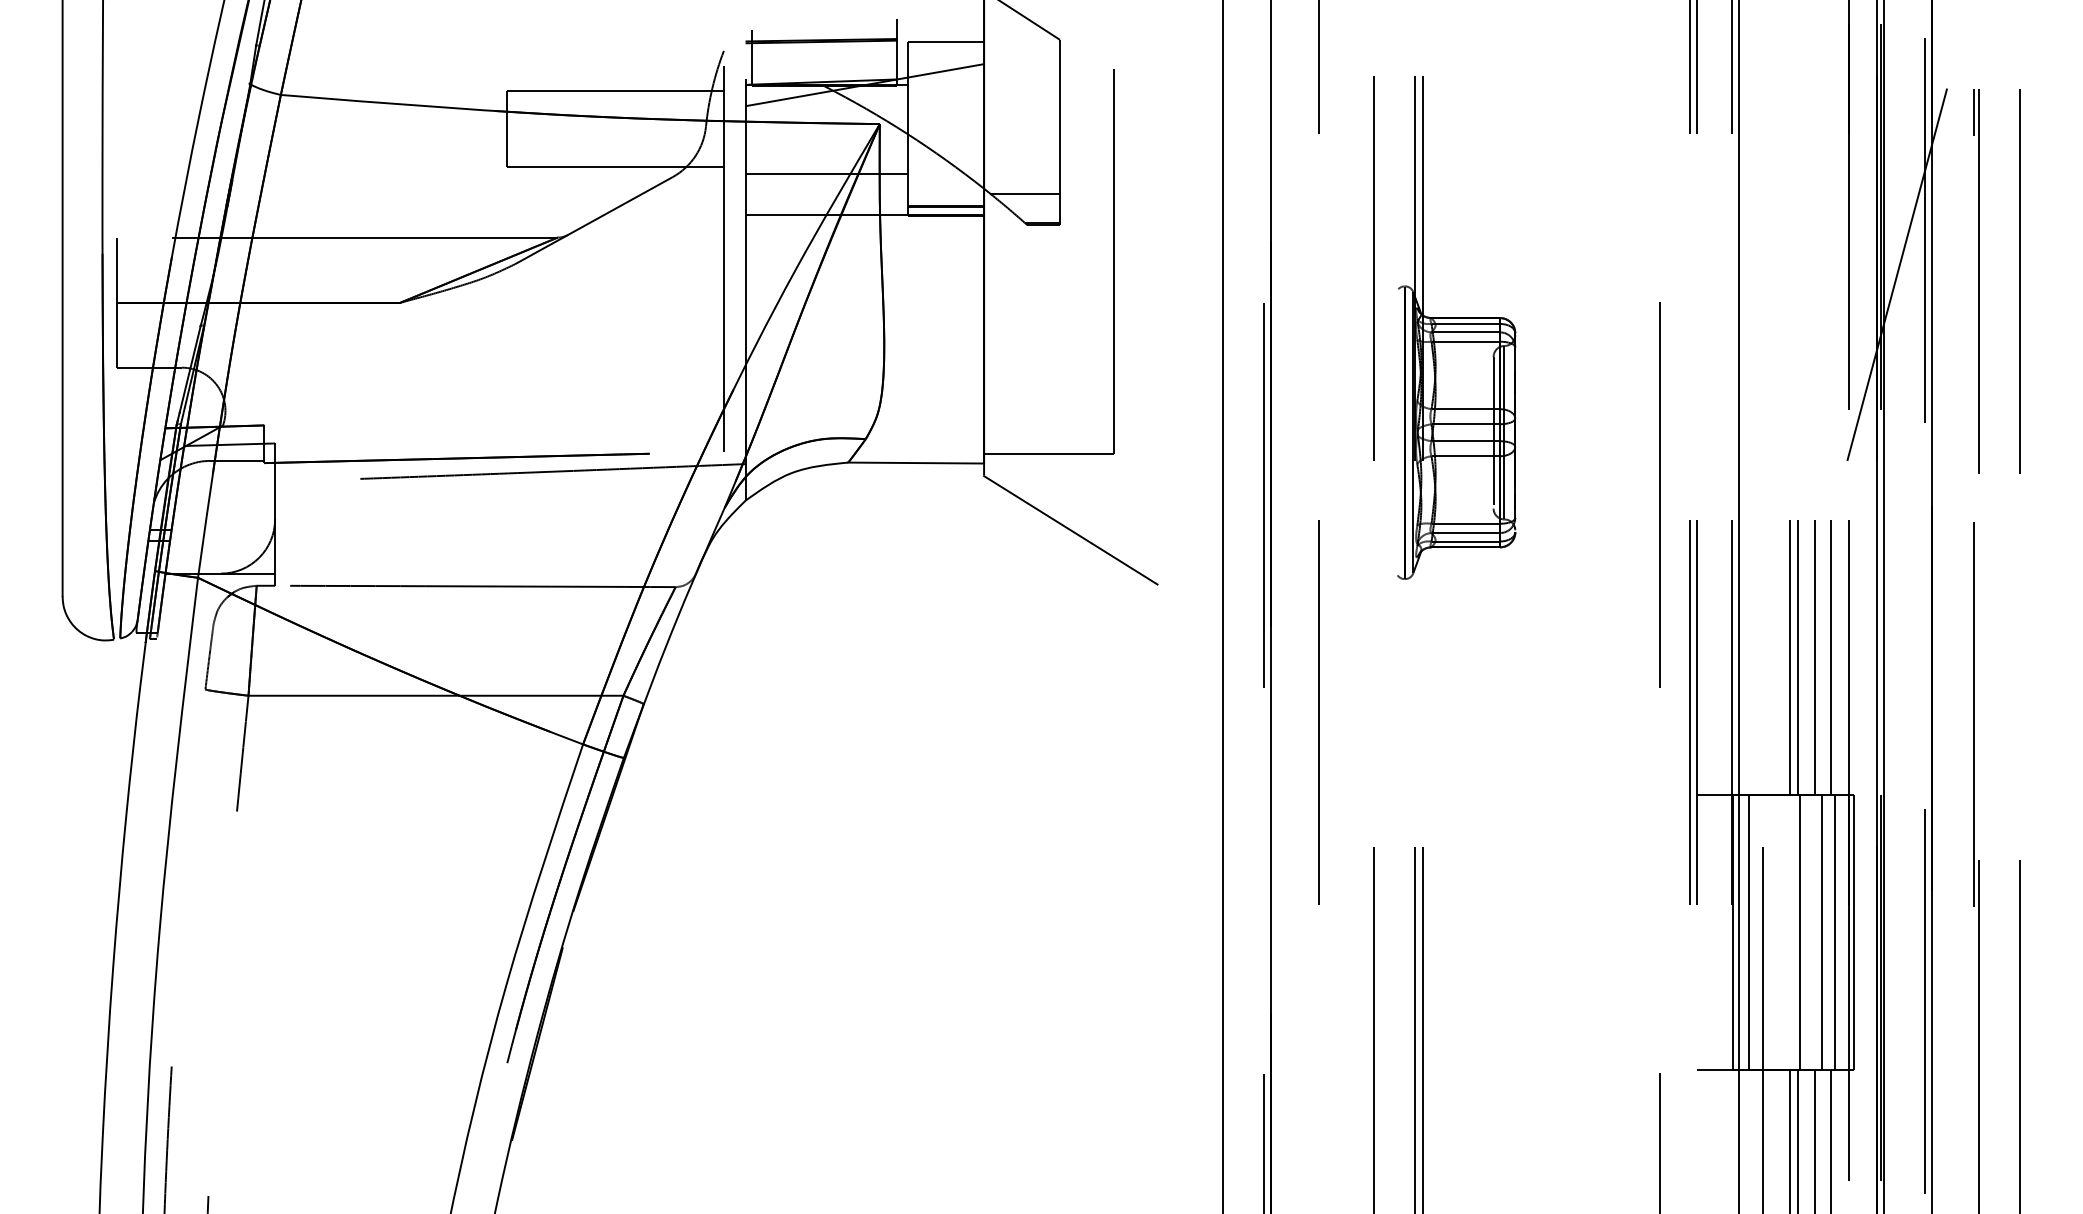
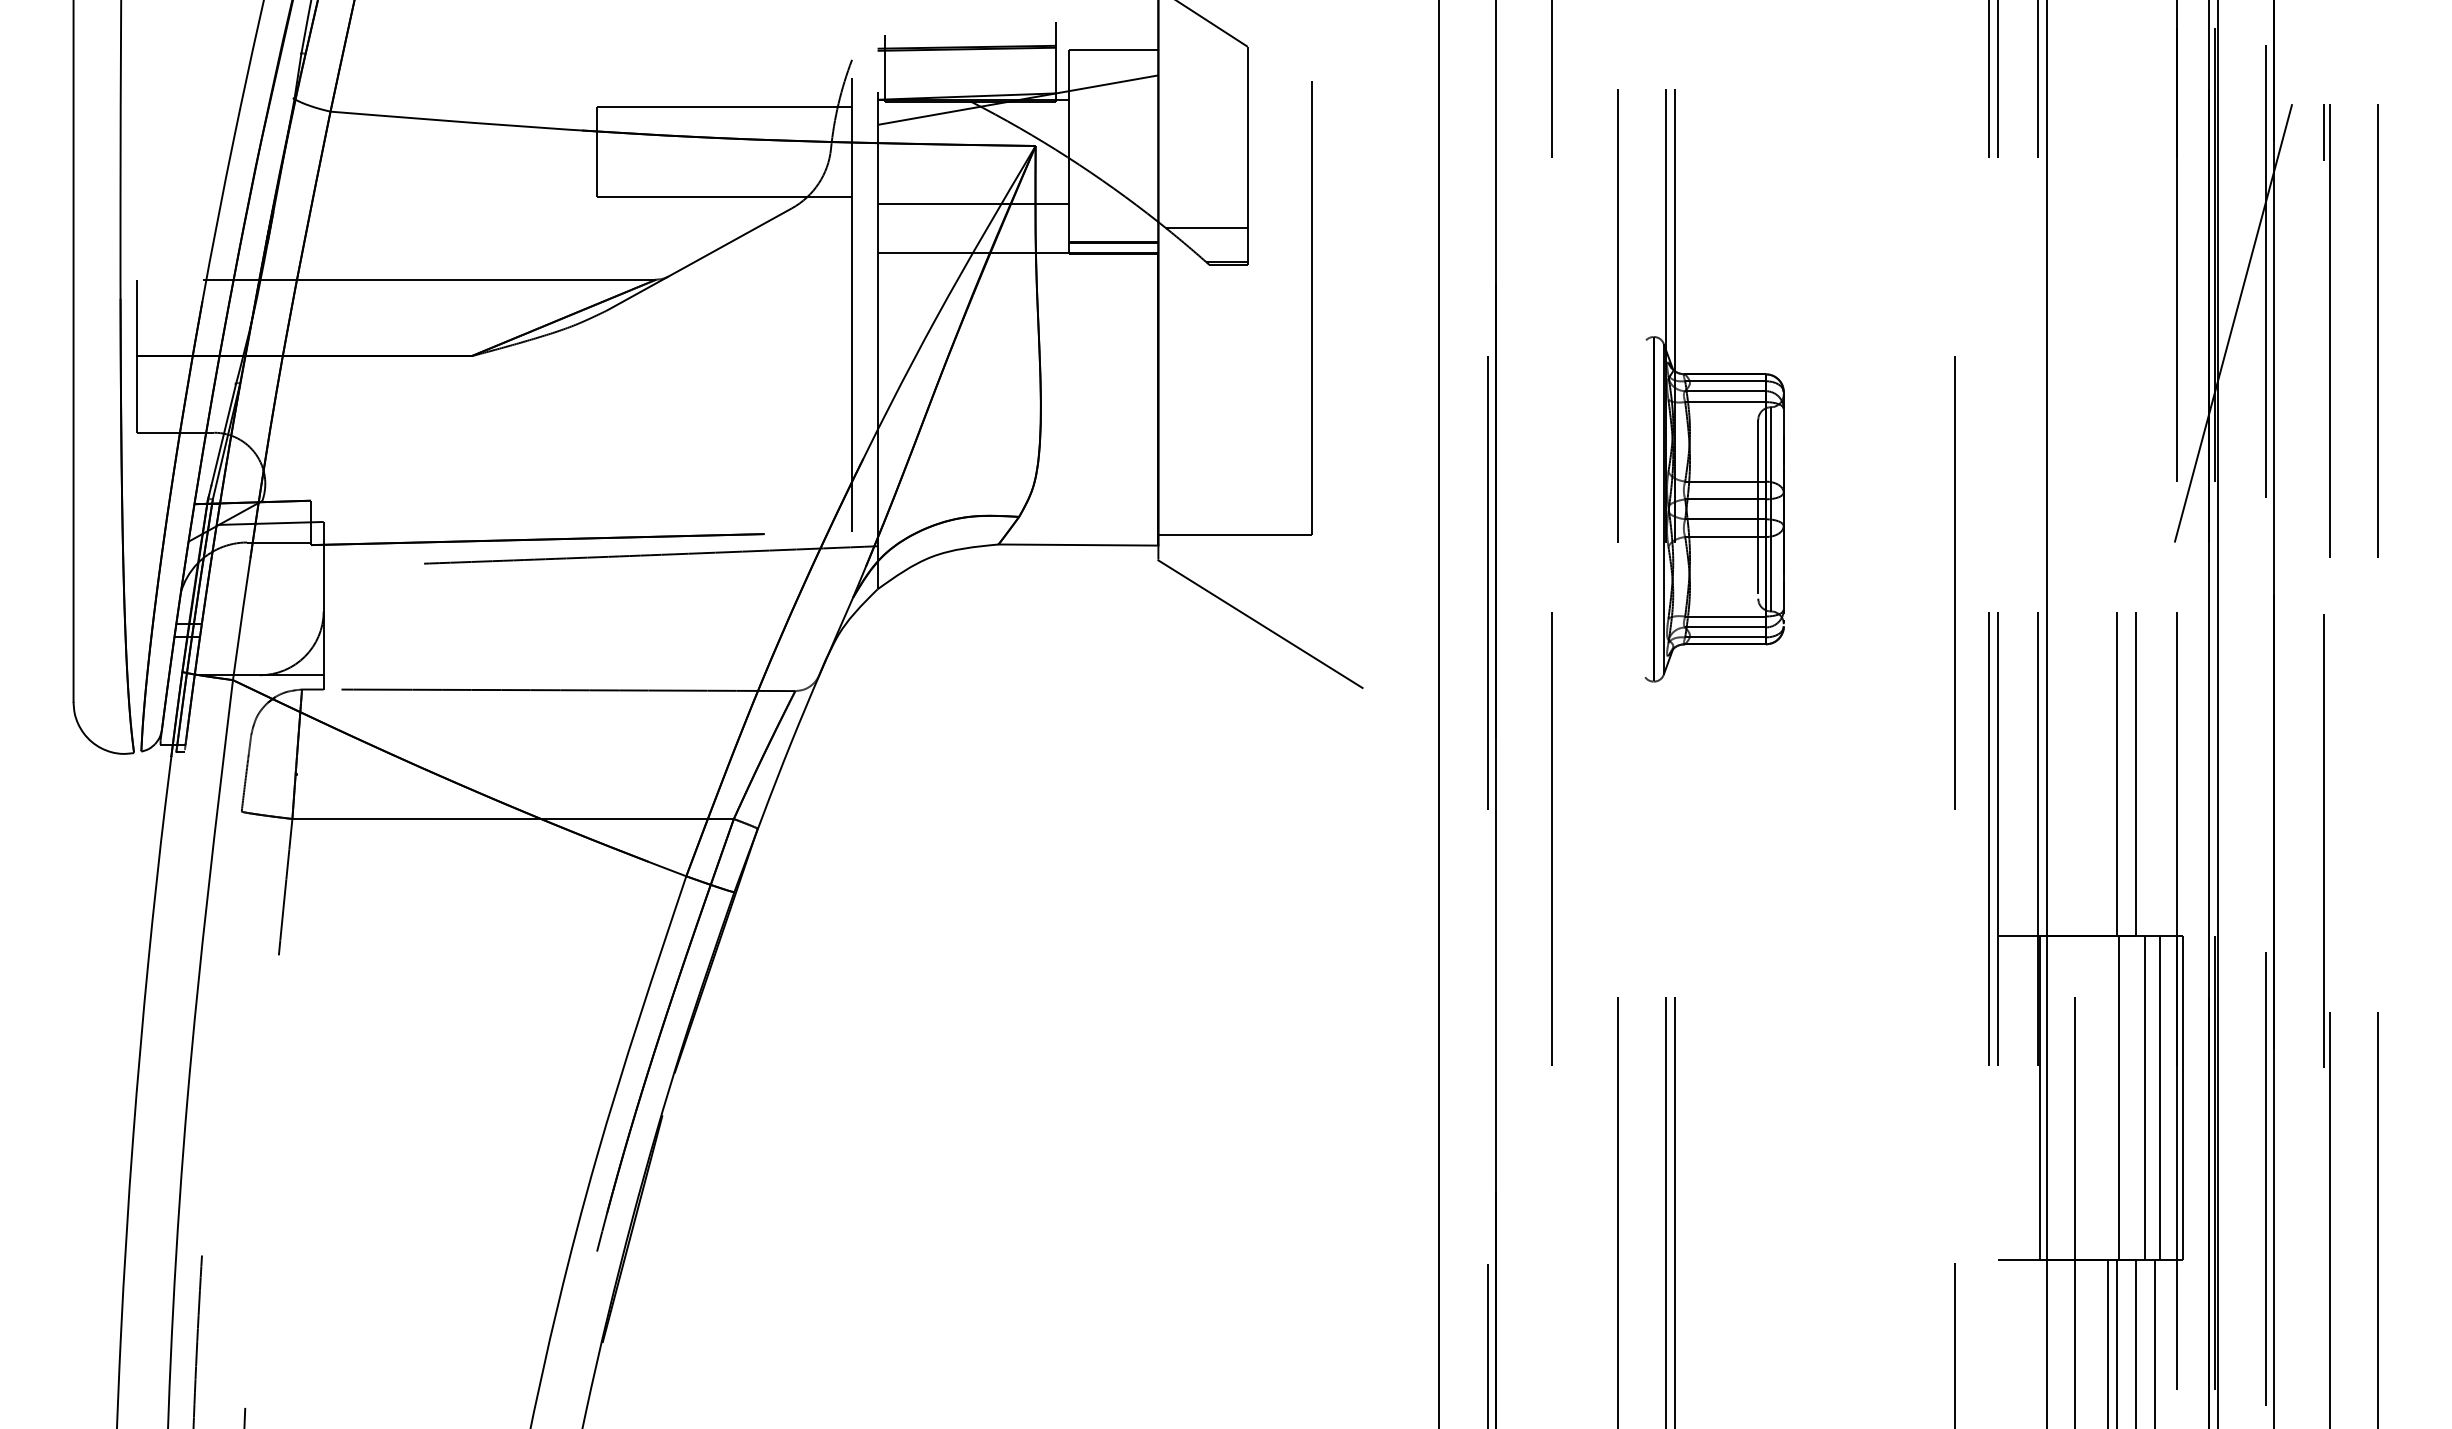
line: (1790, 657) -> (2107, 773), removed
line: (1831, 657) -> (2155, 773), removed
line: (1749, 932) -> (2059, 1097), removed

